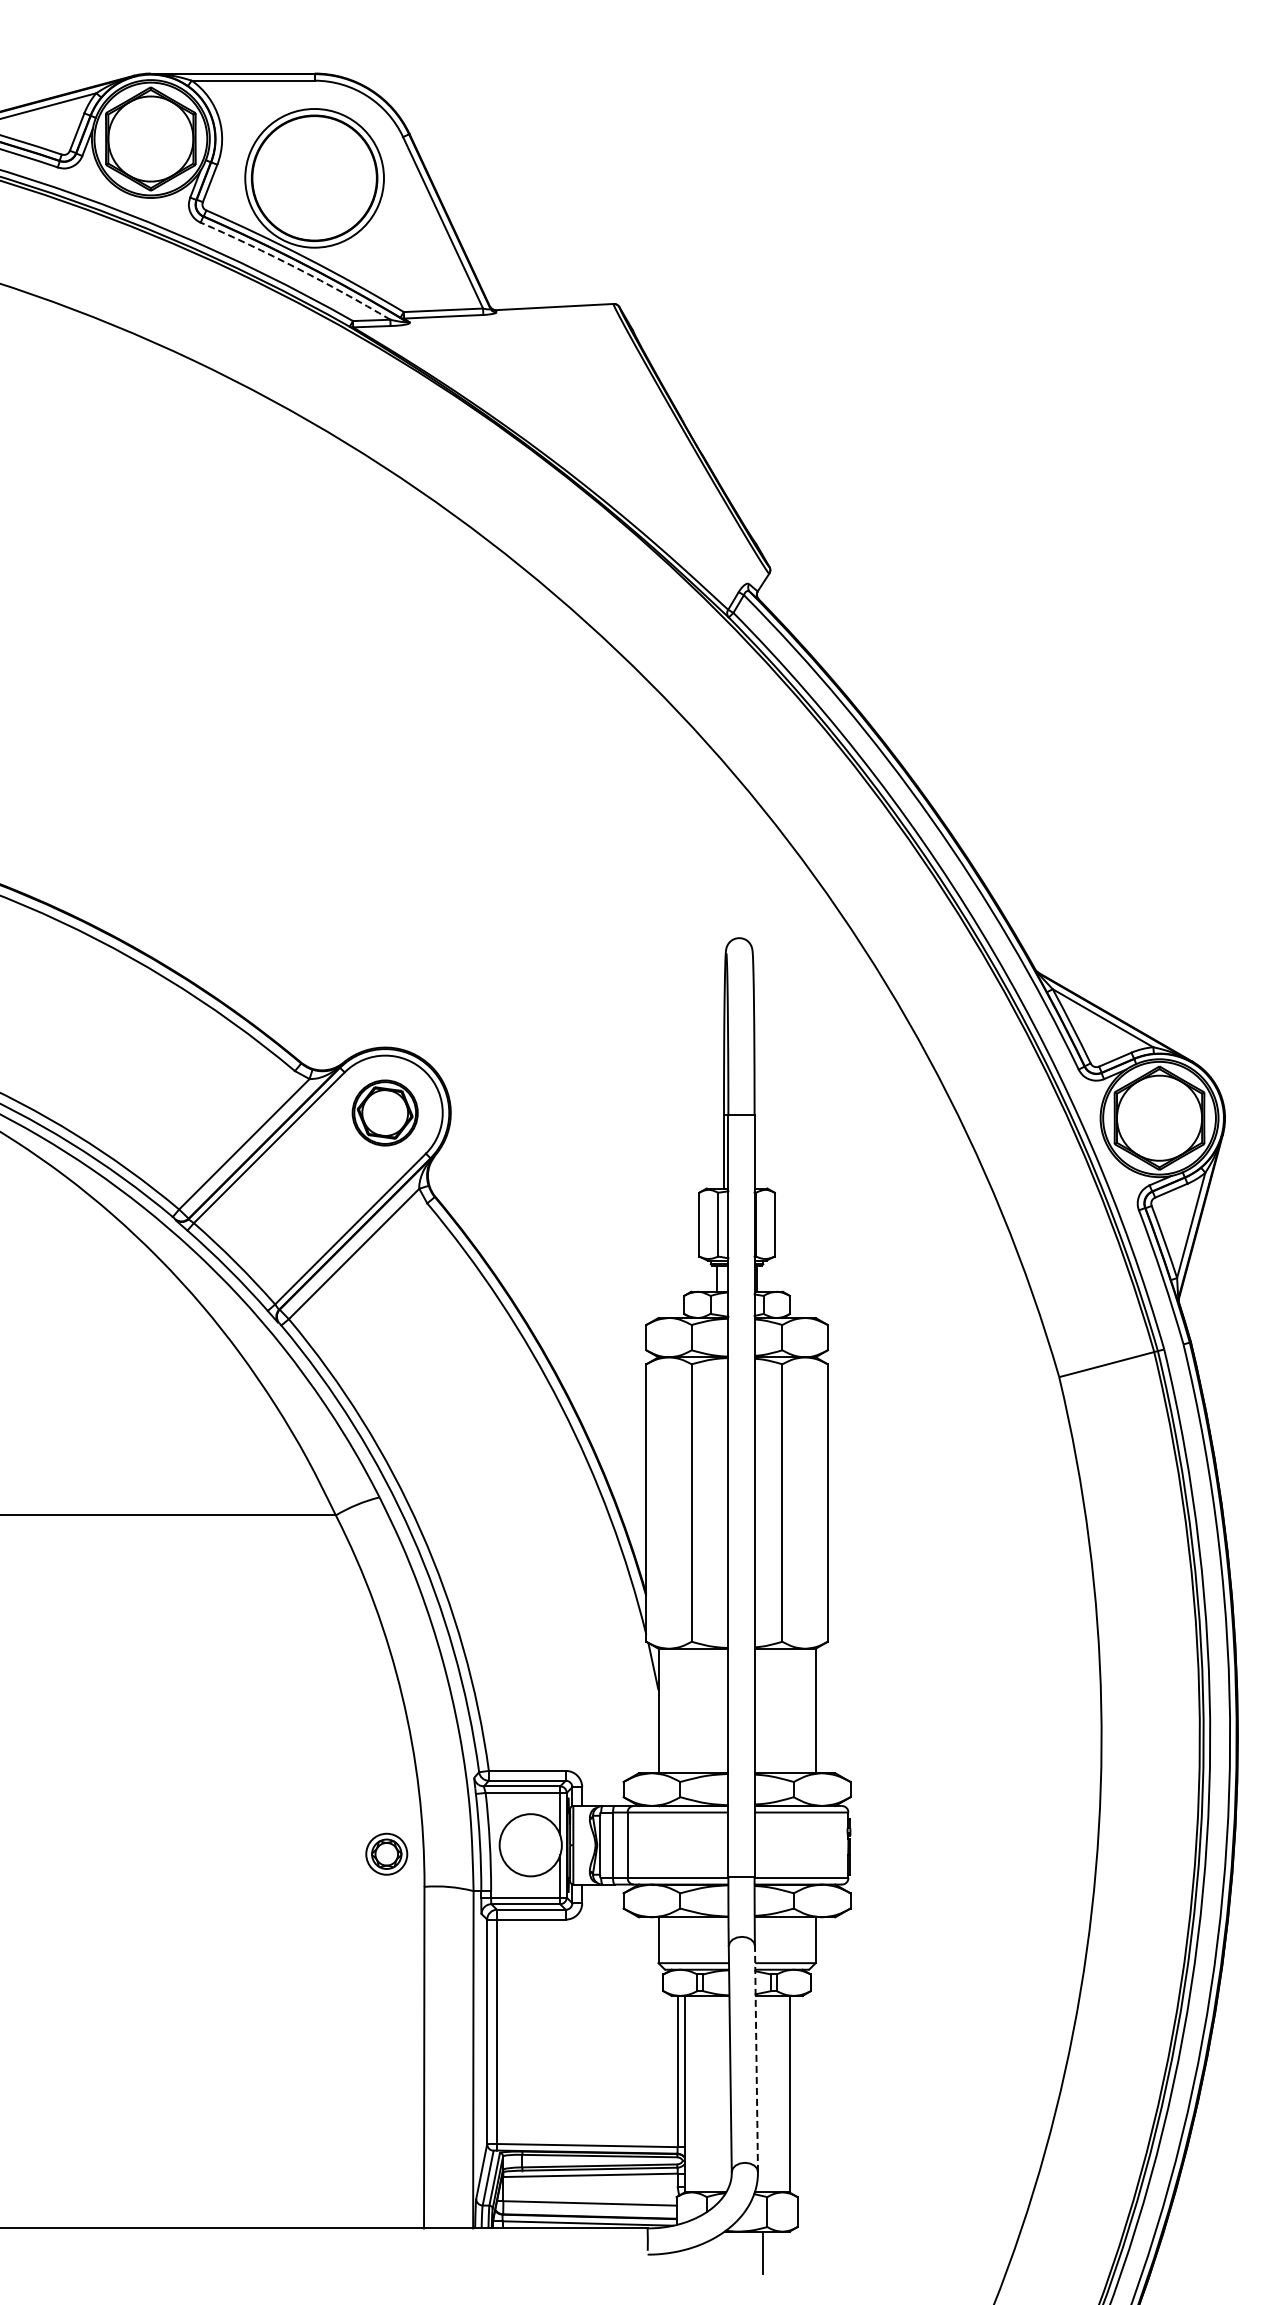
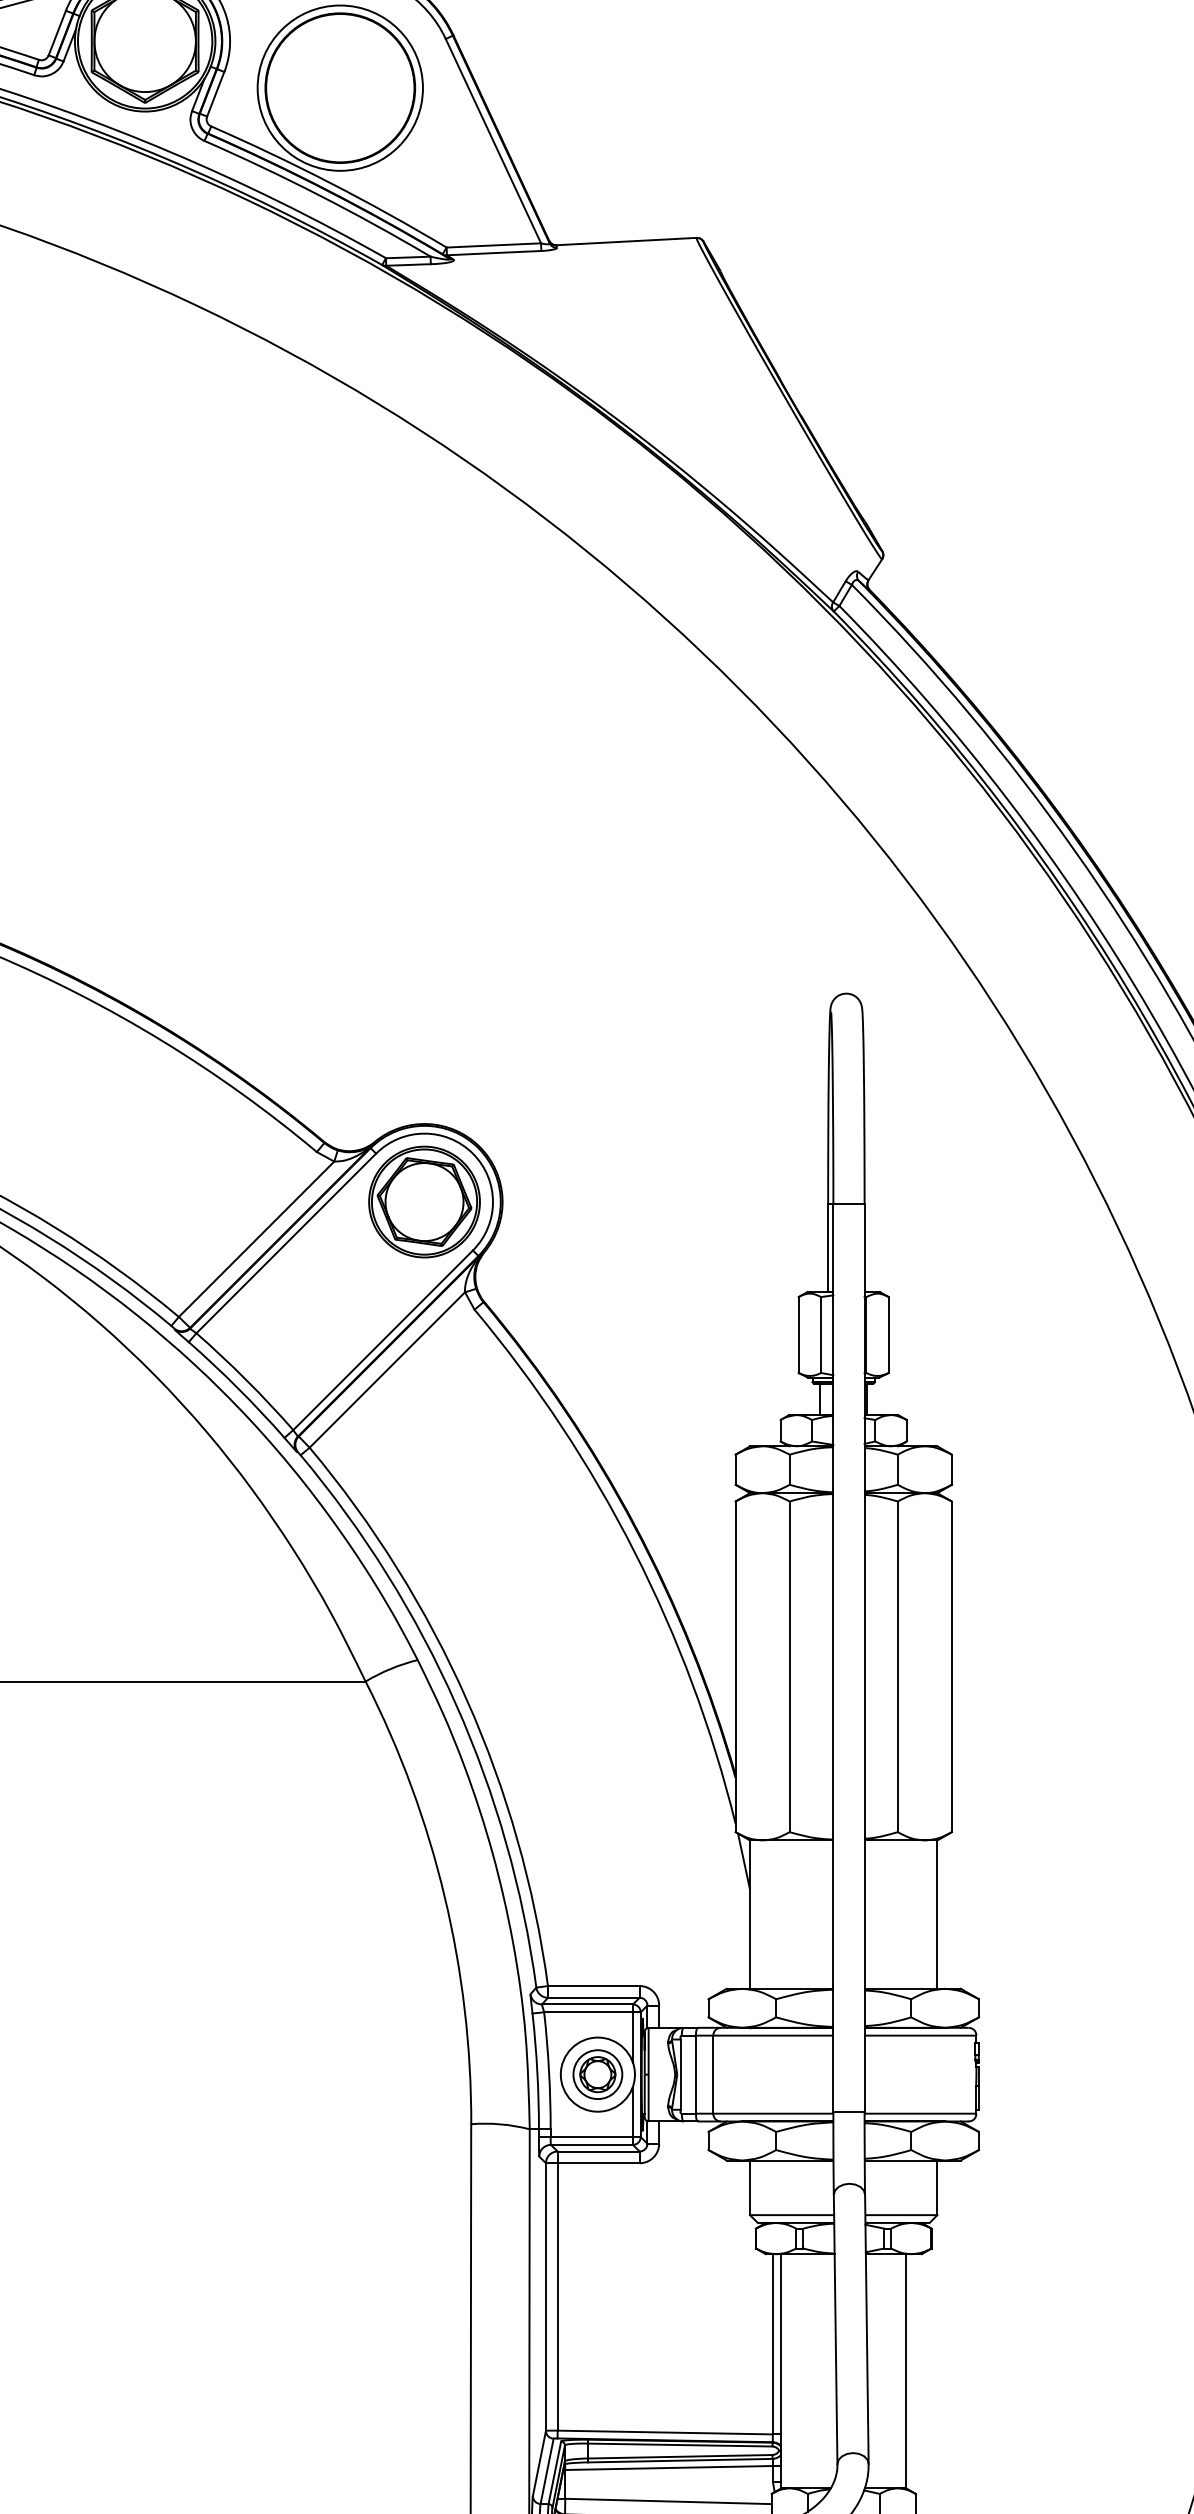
arc: (297, 268) -> (319, 195), dashed -> solid
part: (384, 1112) -> (423, 1201), size x1.43
part: (386, 1853) -> (597, 2073), moved
line: (756, 2058) -> (866, 2328), dashed -> solid

